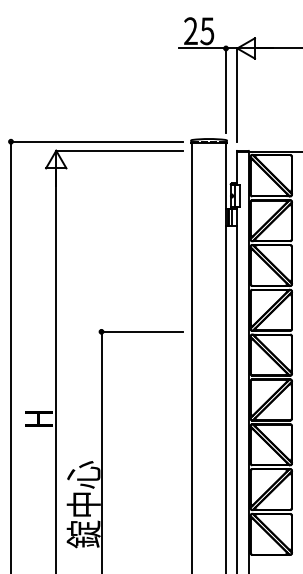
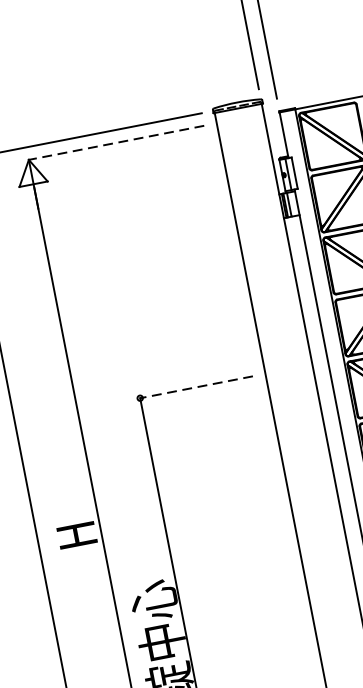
line: (119, 150) -> (116, 142), solid -> dashed
line: (142, 331) -> (196, 386), solid -> dashed

